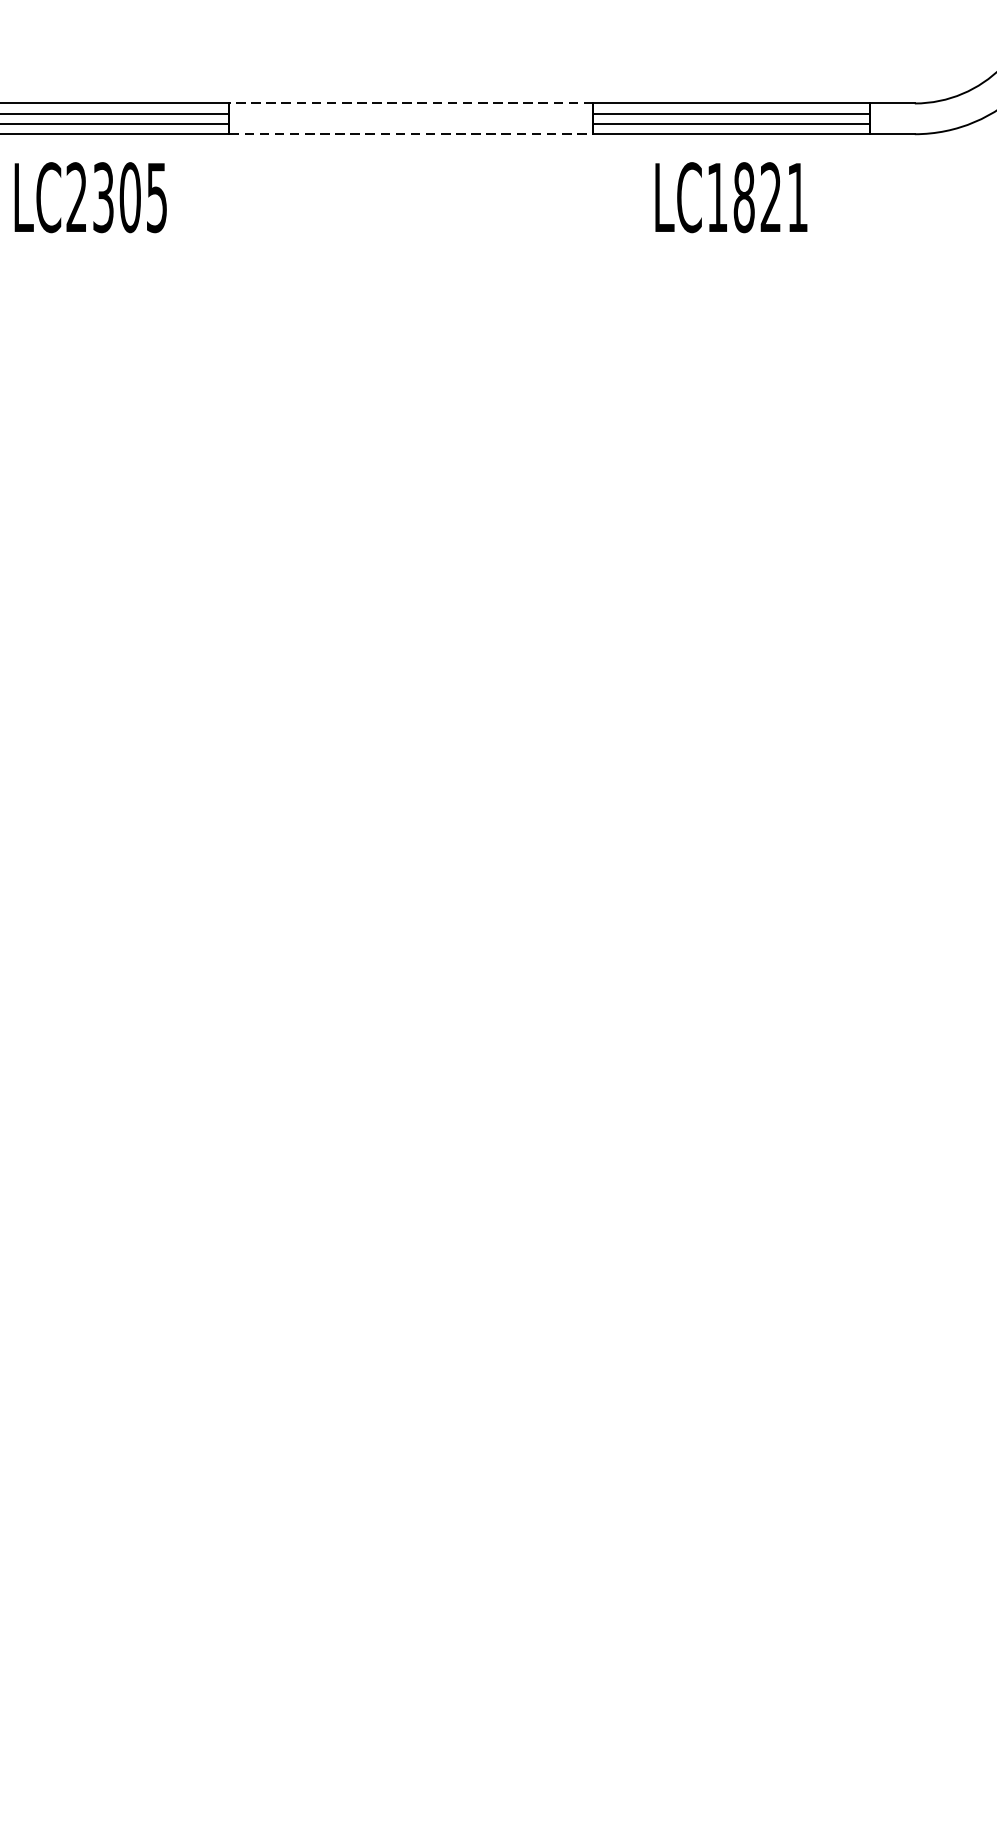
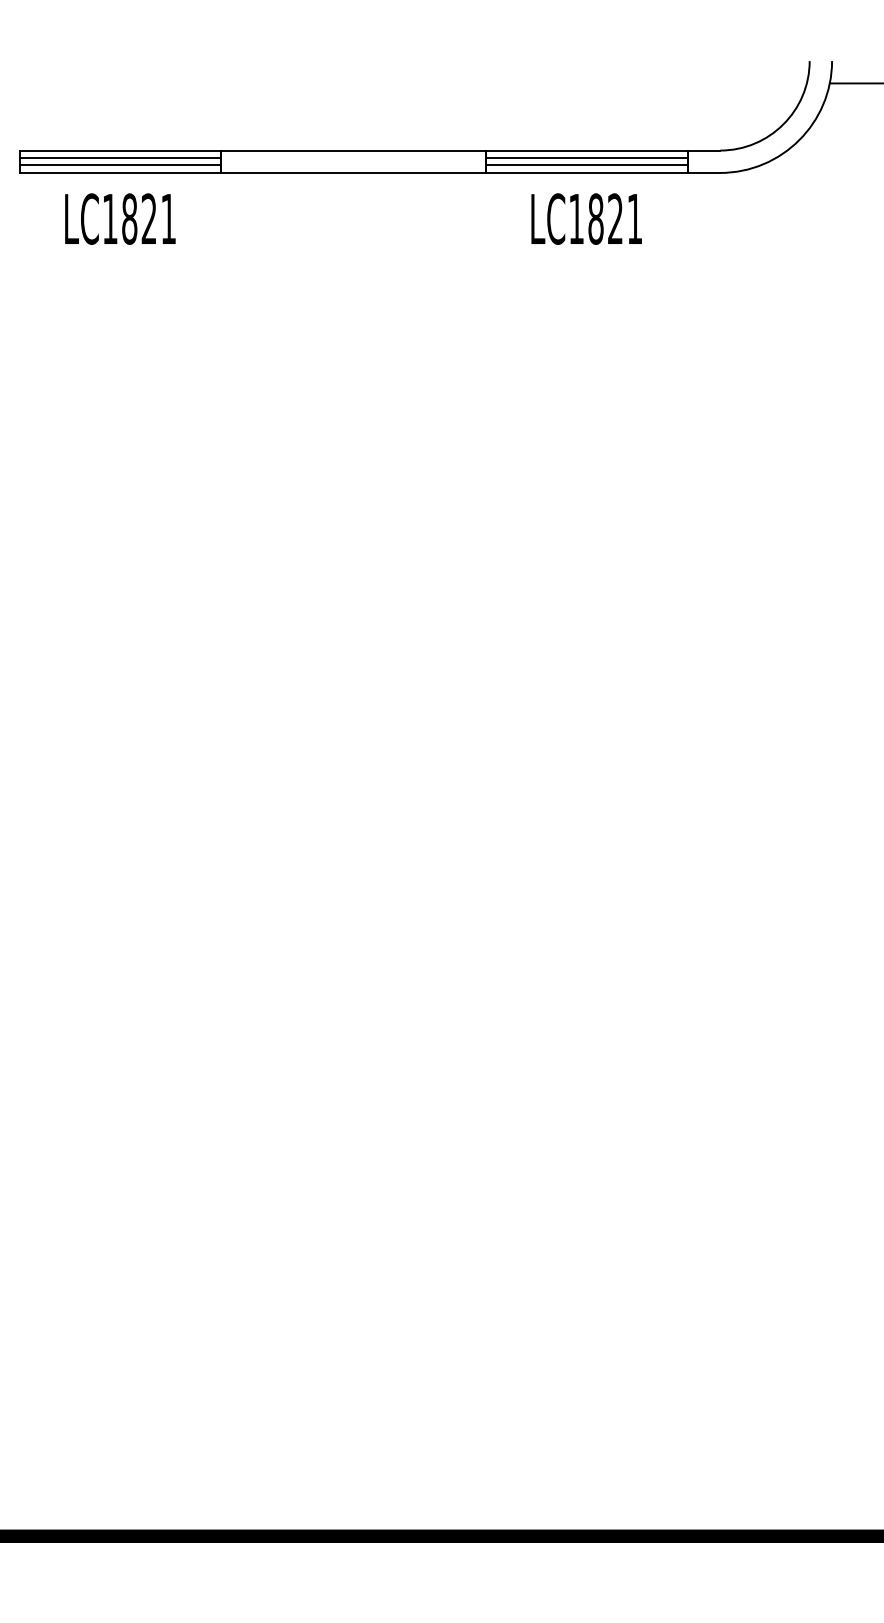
line: (410, 103) -> (353, 150), dashed -> solid
line: (412, 133) -> (354, 172), dashed -> solid
text: (115, 196) -> (138, 218), LC2305 -> LC1821

